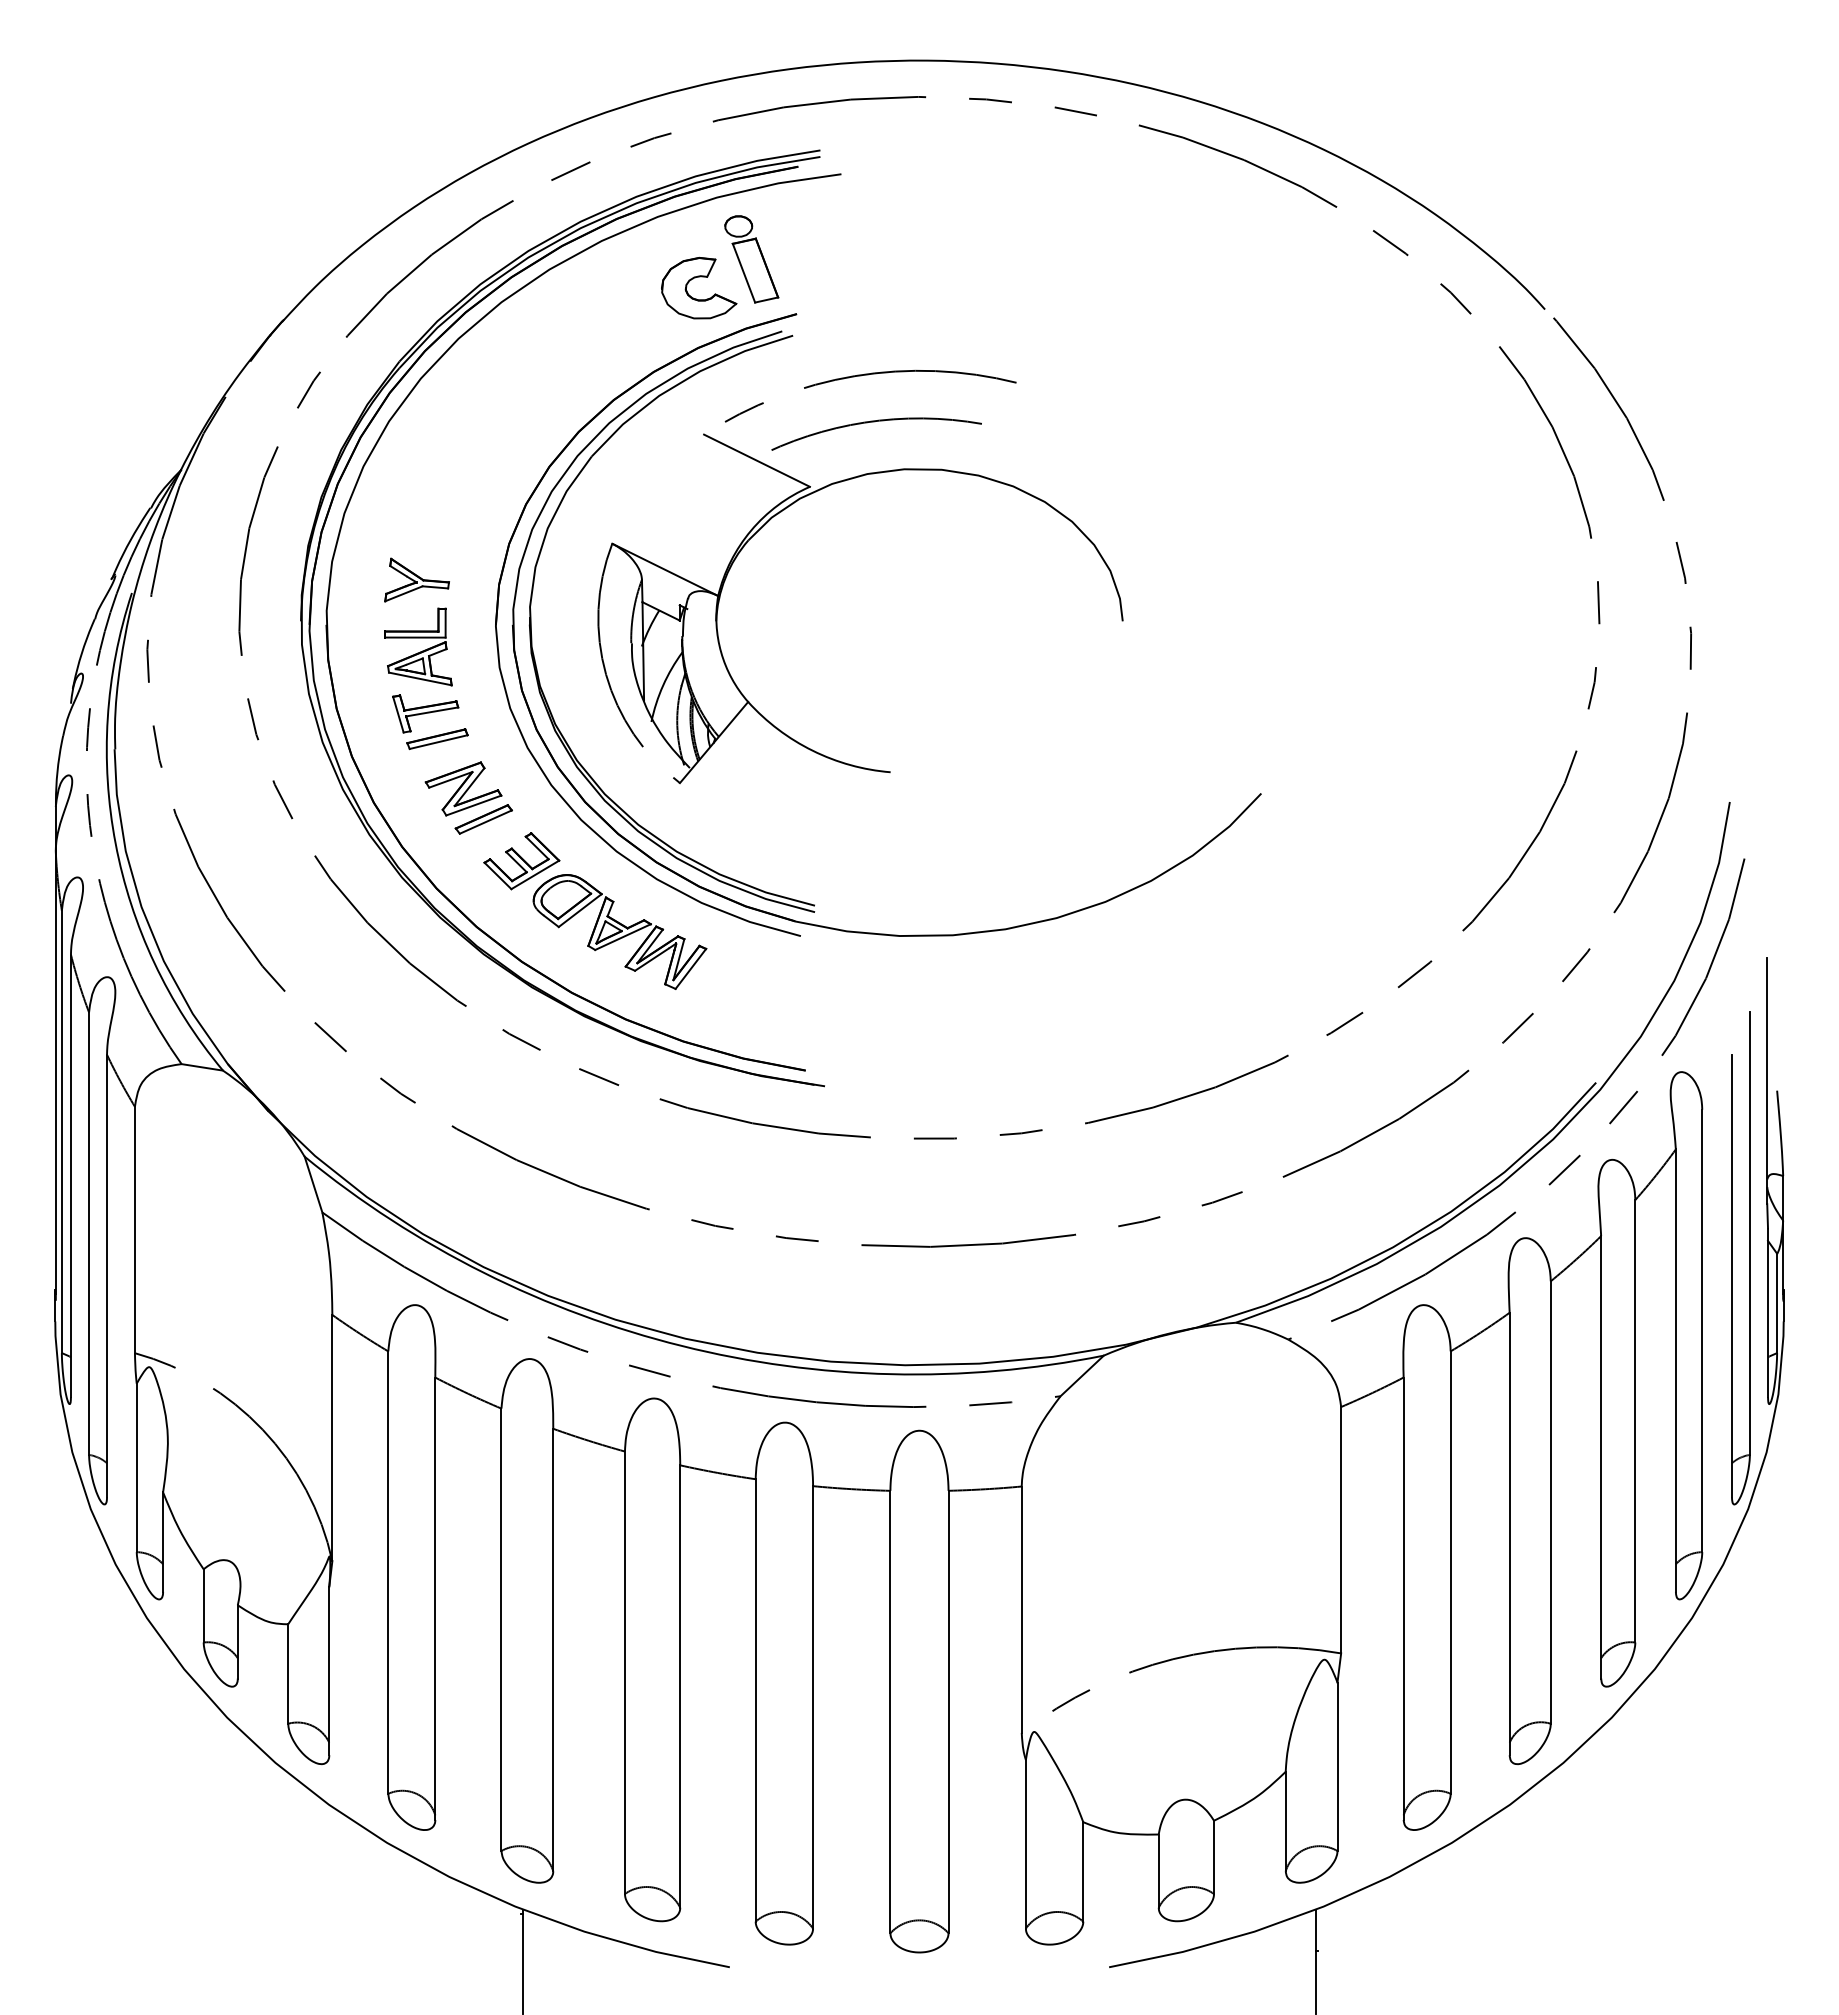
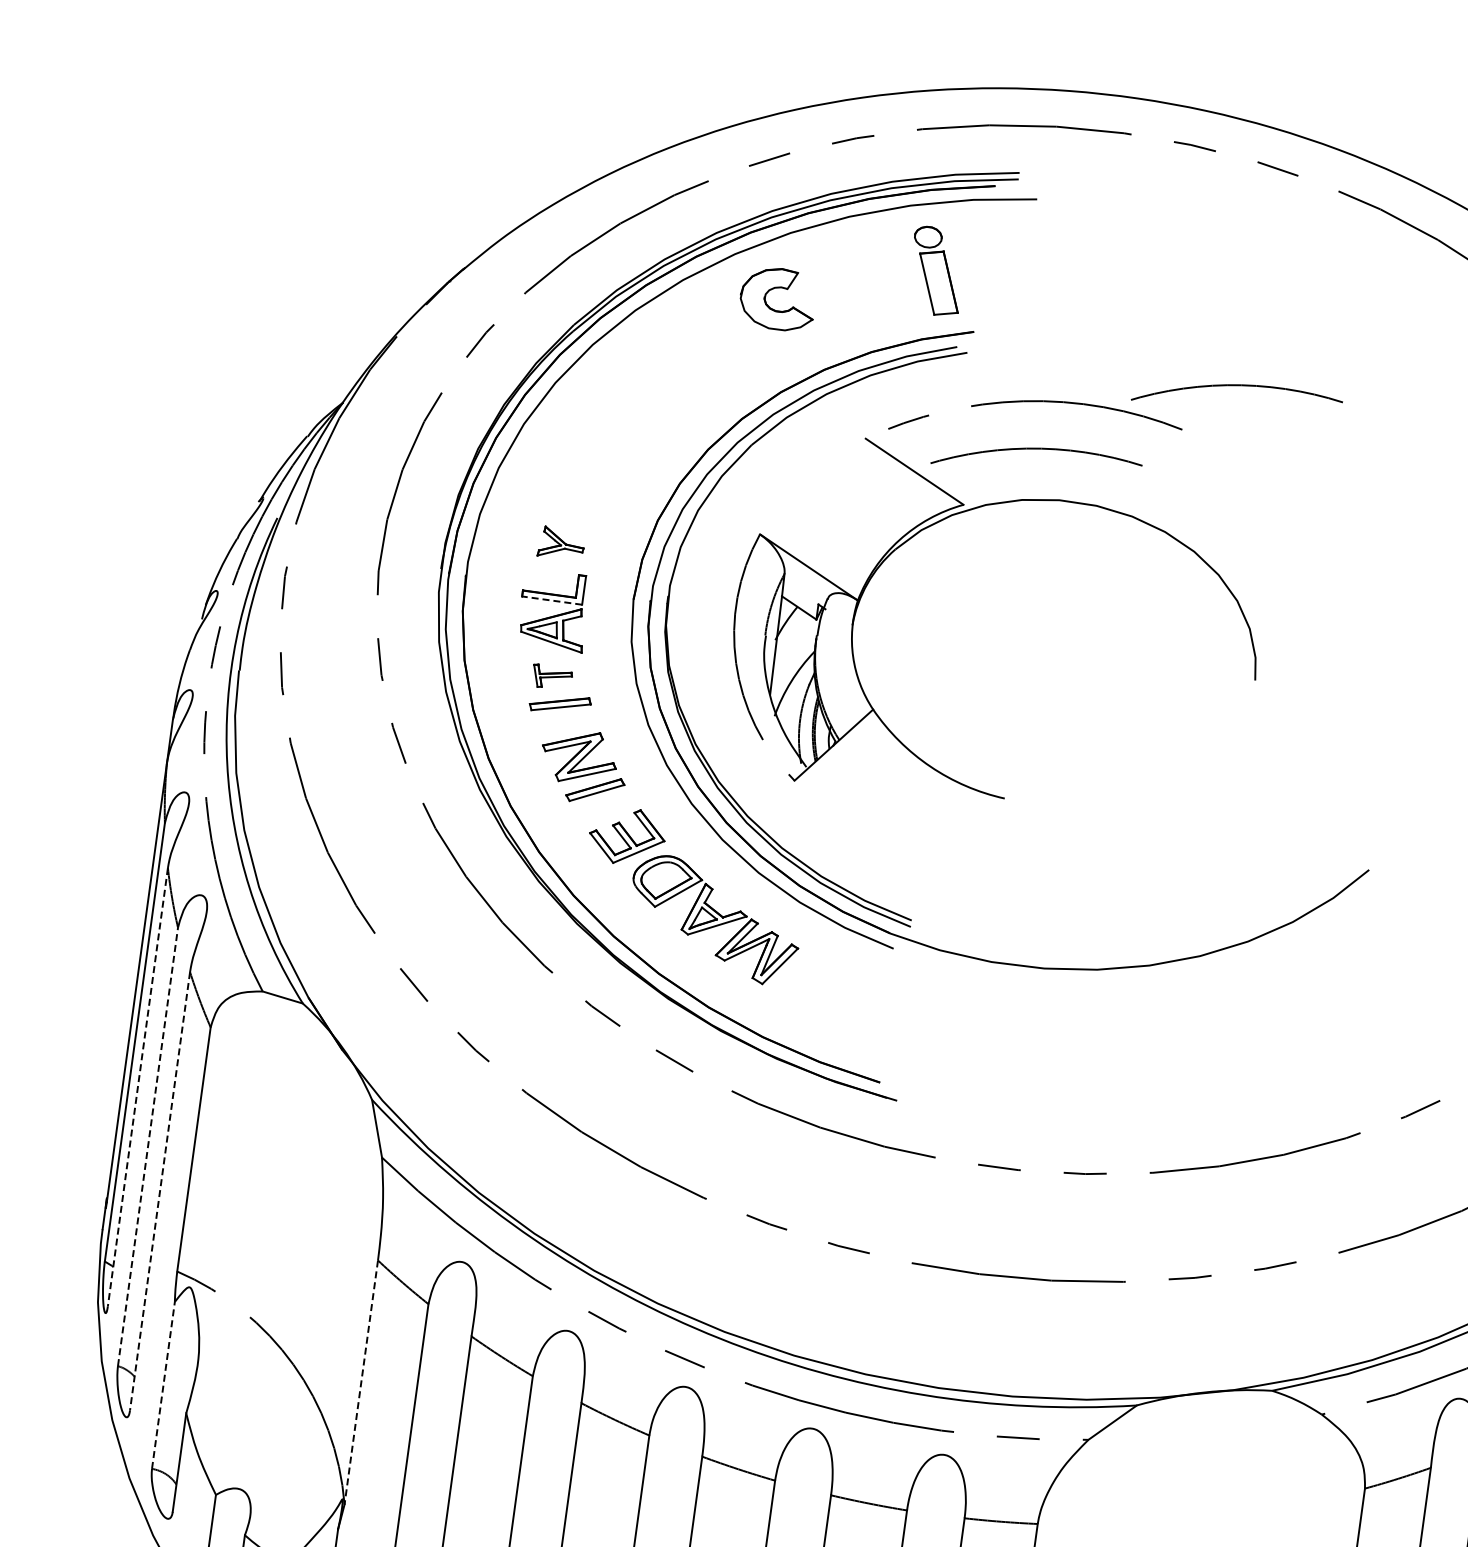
part: (695, 278) -> (775, 288), moved
arc: (1064, 332) -> (1236, 386), added
part: (416, 579) -> (561, 543), size x0.7
line: (414, 637) -> (551, 600), solid -> dashed
part: (425, 713) -> (551, 677), size x0.6
line: (70, 1176) -> (137, 1087), solid -> dashed
line: (89, 1233) -> (148, 1146), solid -> dashed
line: (107, 1276) -> (160, 1191), solid -> dashed
line: (332, 1438) -> (361, 1382), solid -> dashed
line: (136, 1467) -> (163, 1385), solid -> dashed

